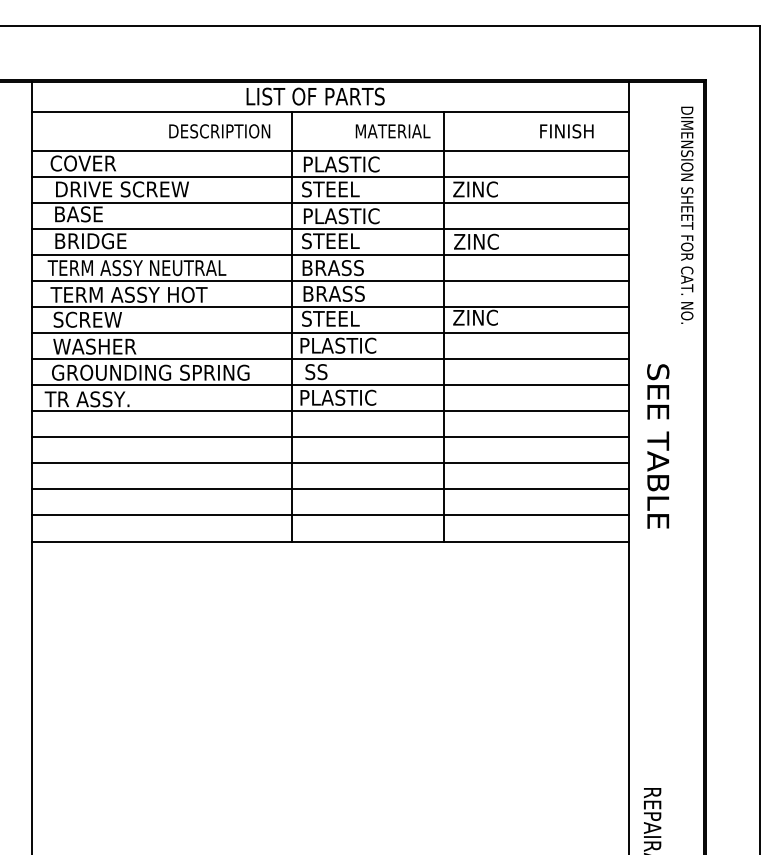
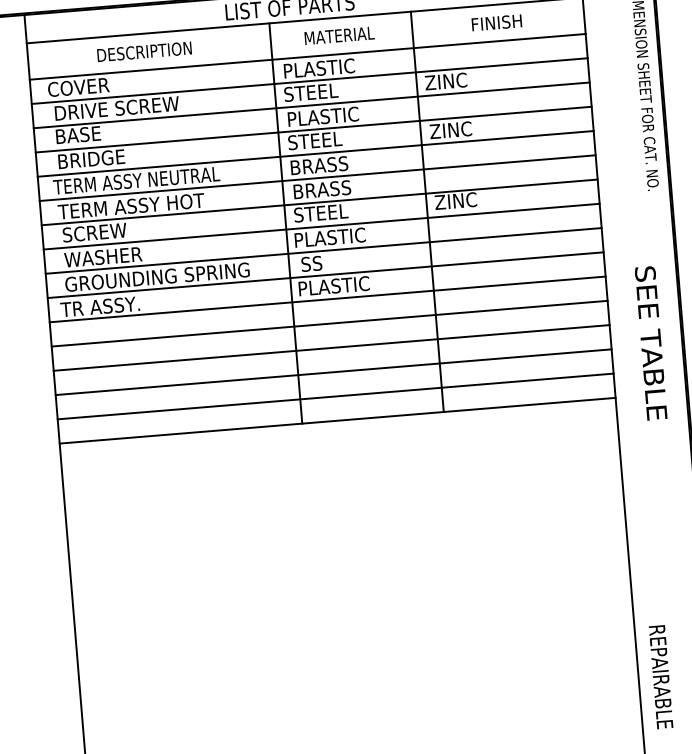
text: (219, 131) -> (144, 51), moved
text: (392, 131) -> (339, 35), moved
text: (566, 131) -> (496, 23), moved
text: (658, 446) -> (651, 343), moved

